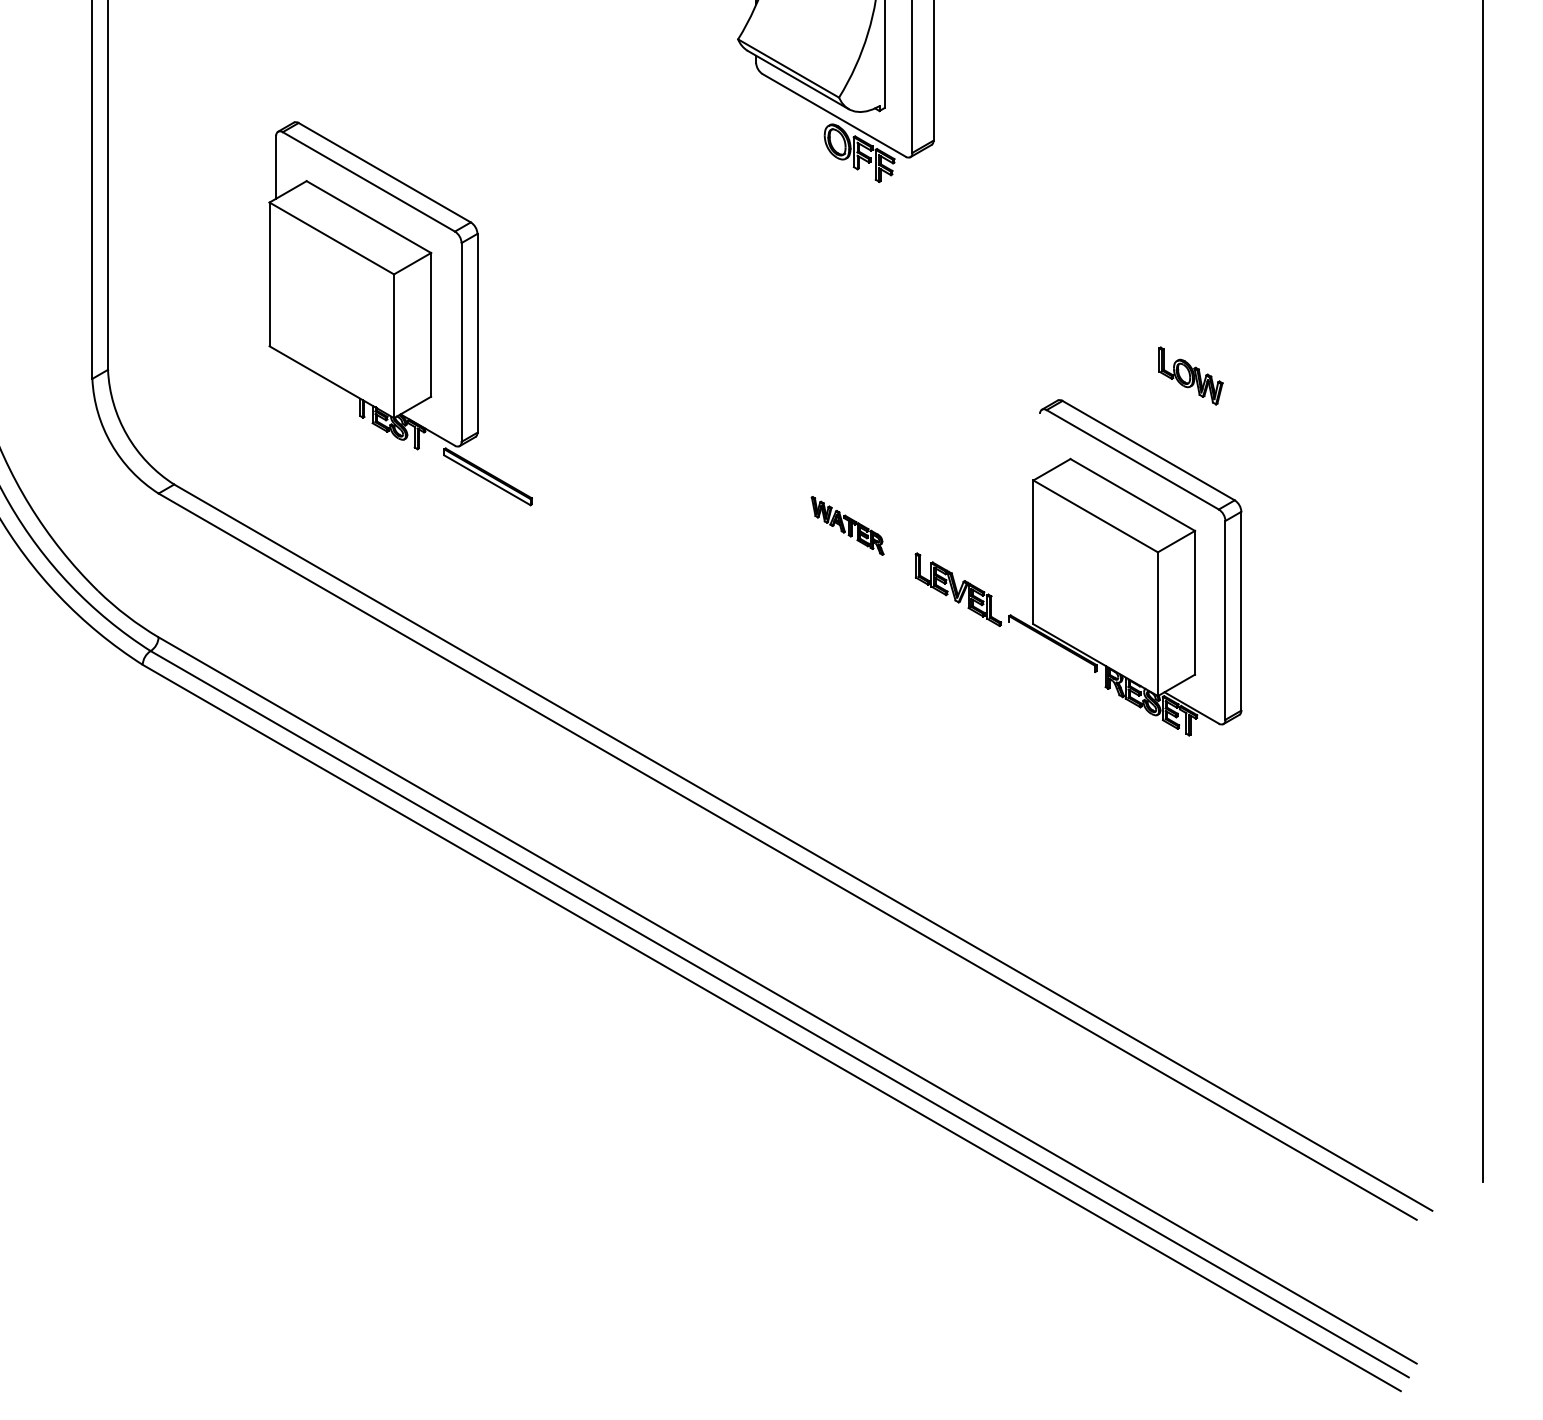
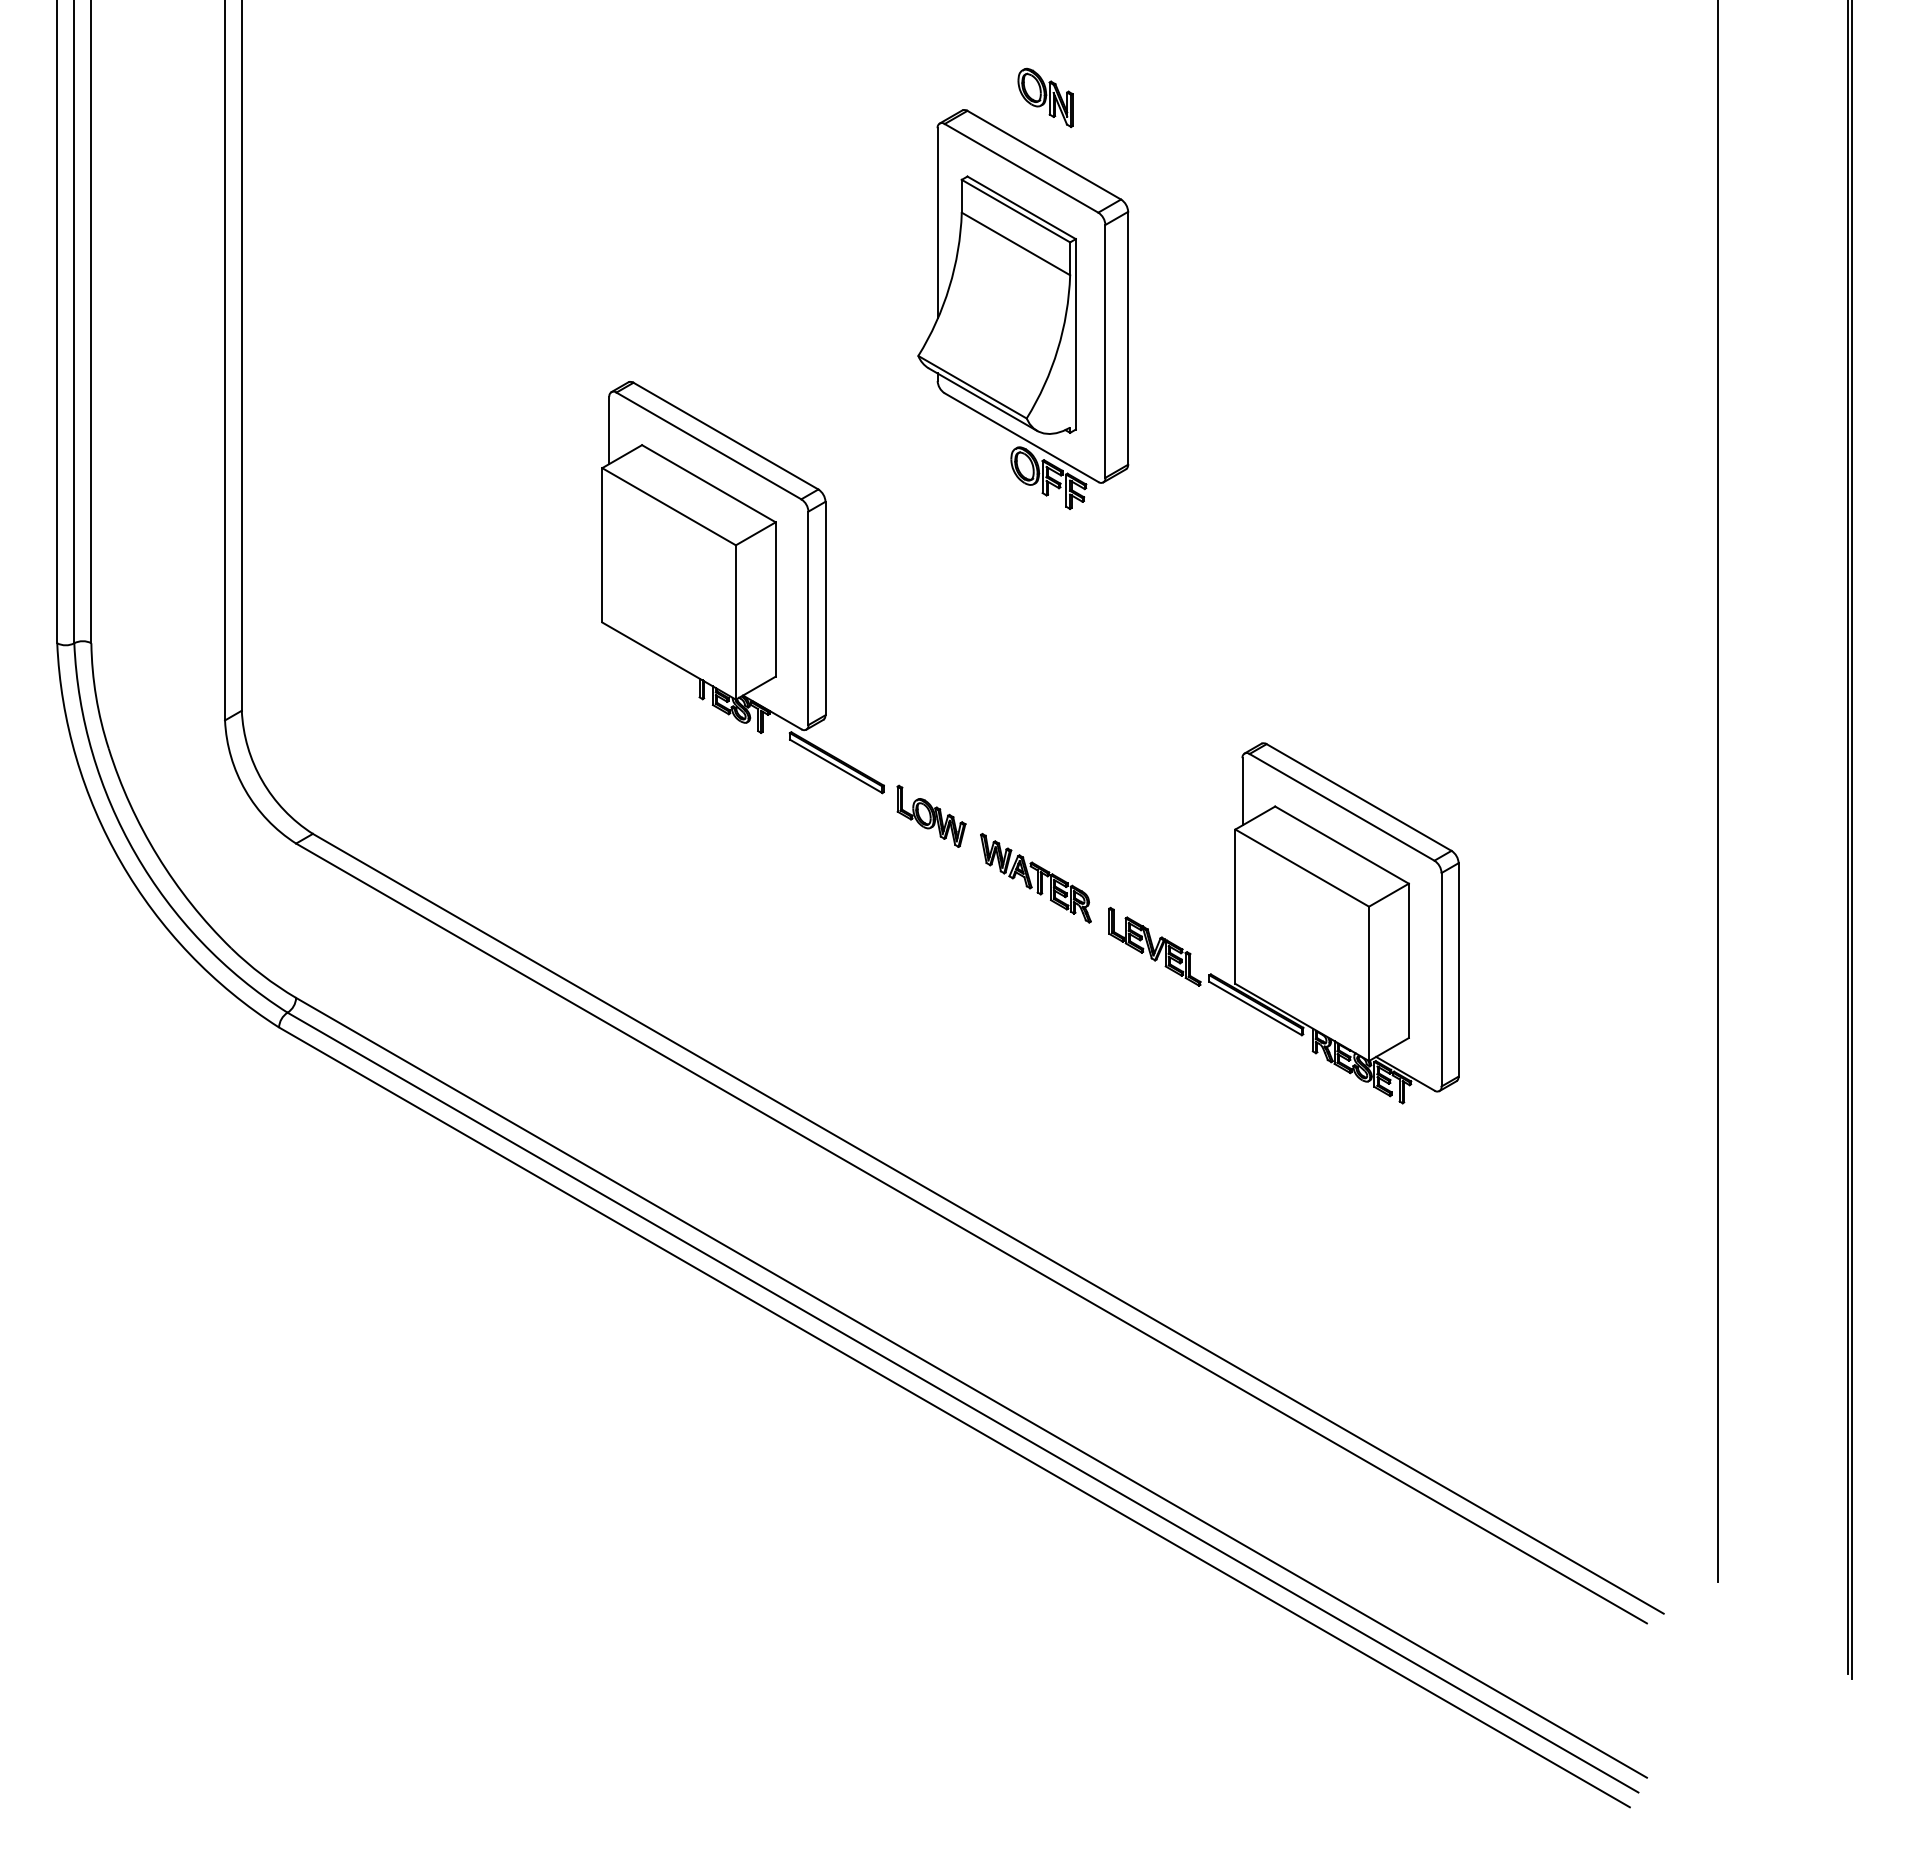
part: (400, 313) -> (742, 587), moved
part: (1190, 375) -> (931, 815), moved
line: (1040, 445) -> (1242, 791), added
part: (847, 526) -> (1035, 878), size x1.43
line: (1052, 647) -> (1255, 1008), added

